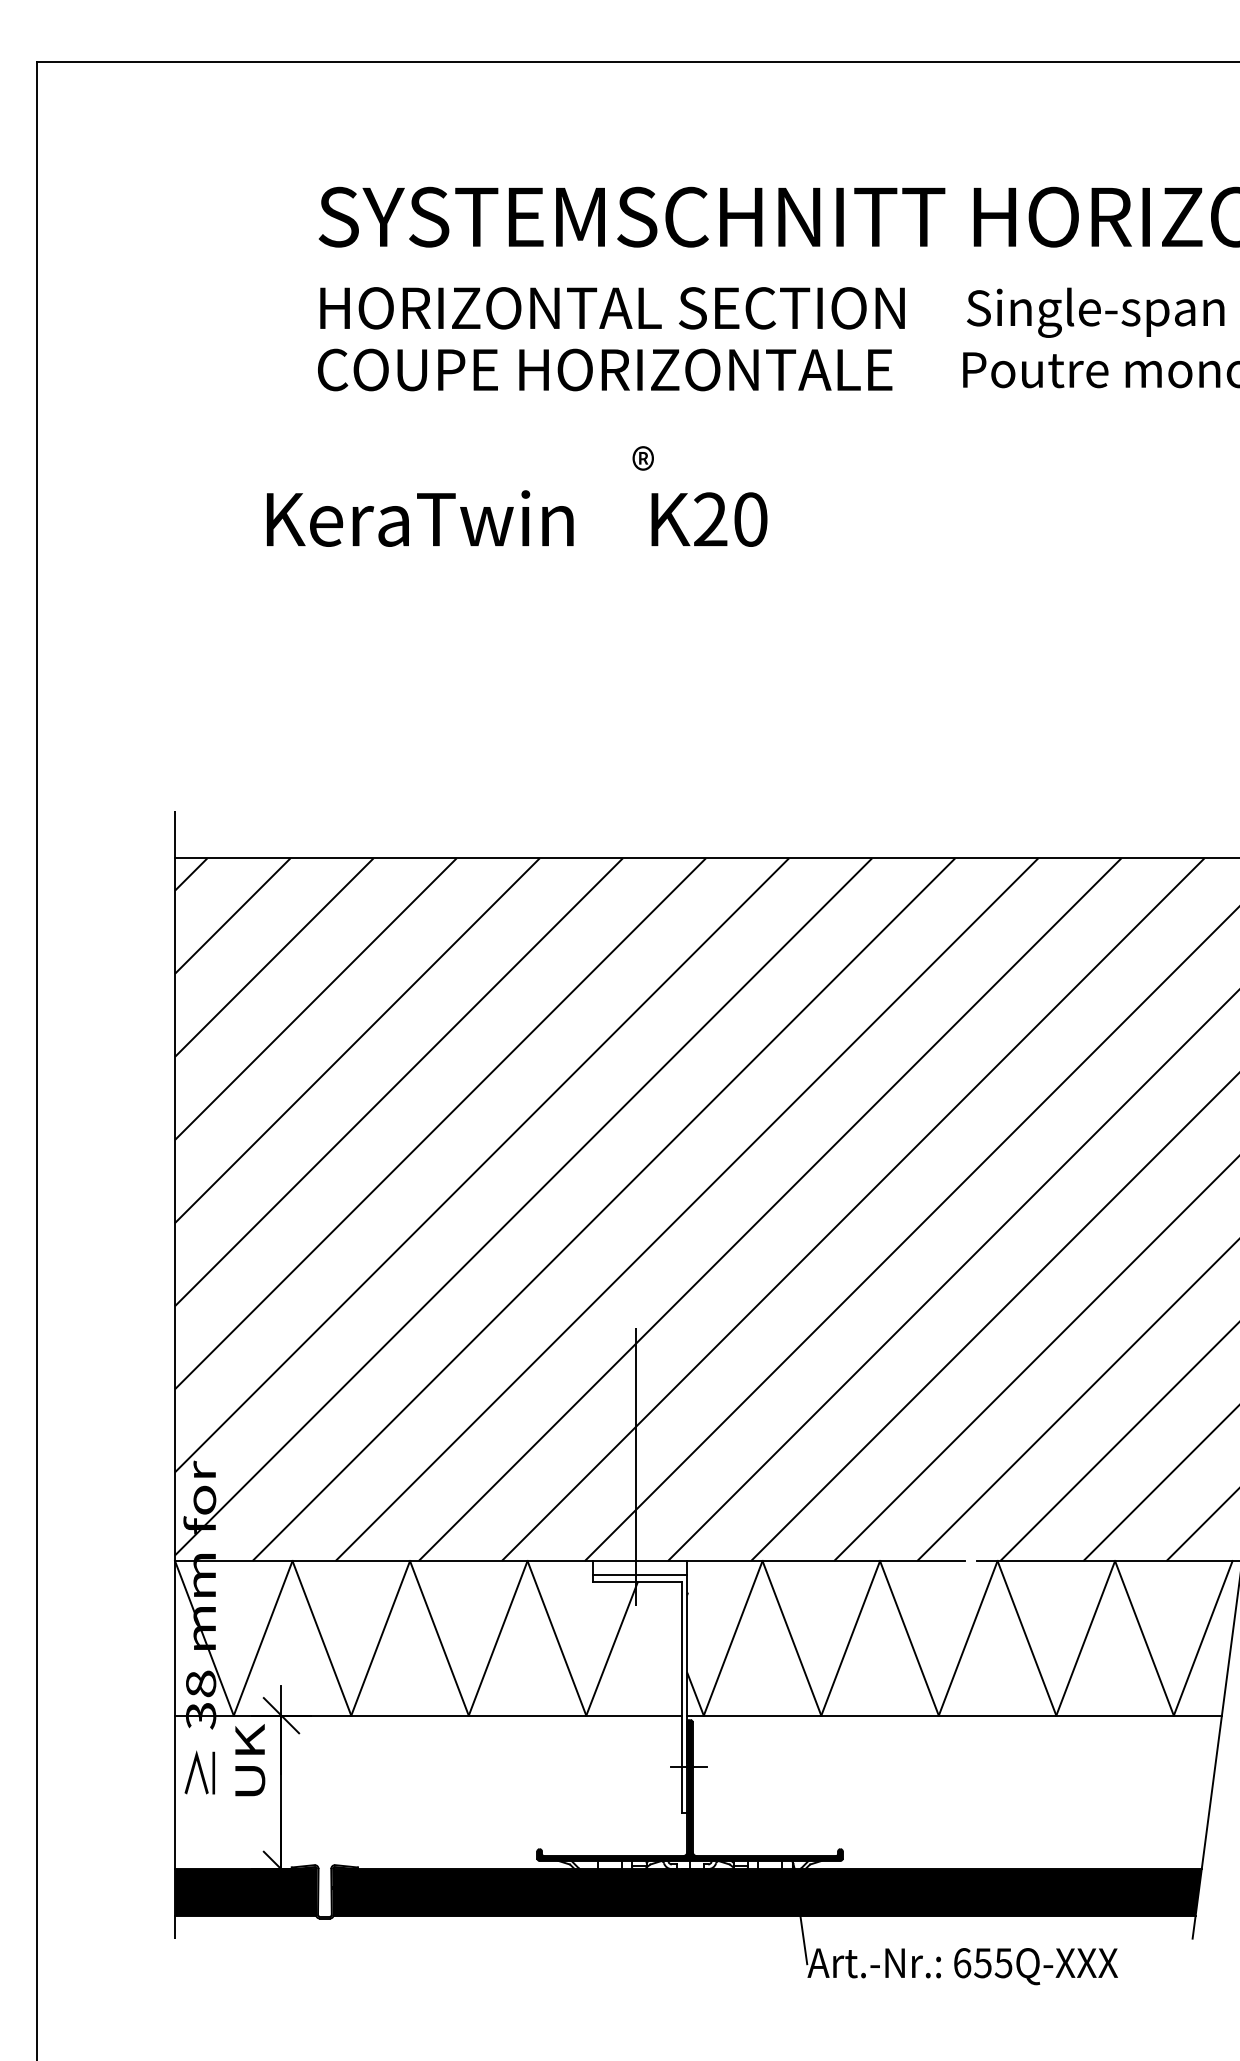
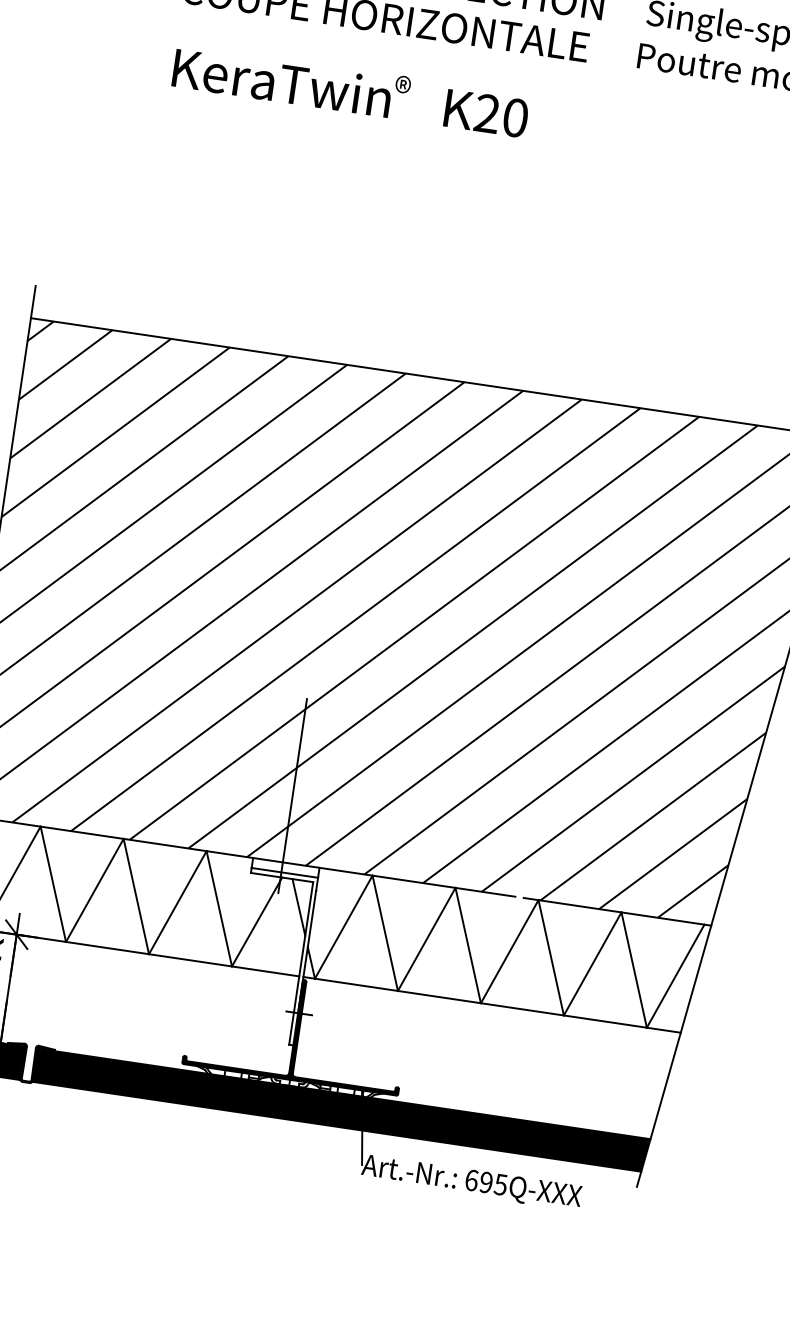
text: (517, 518) -> (351, 92), moved
line: (666, 1620) -> (298, 907), added
text: (982, 1963) -> (485, 1182), 655Q-XXX -> 695Q-XXX

